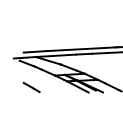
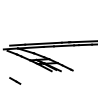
line: (32, 86) -> (15, 80), moved

